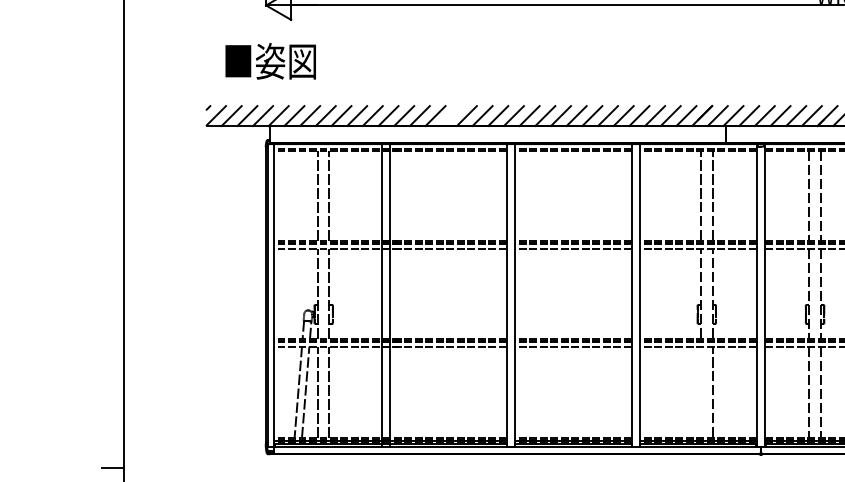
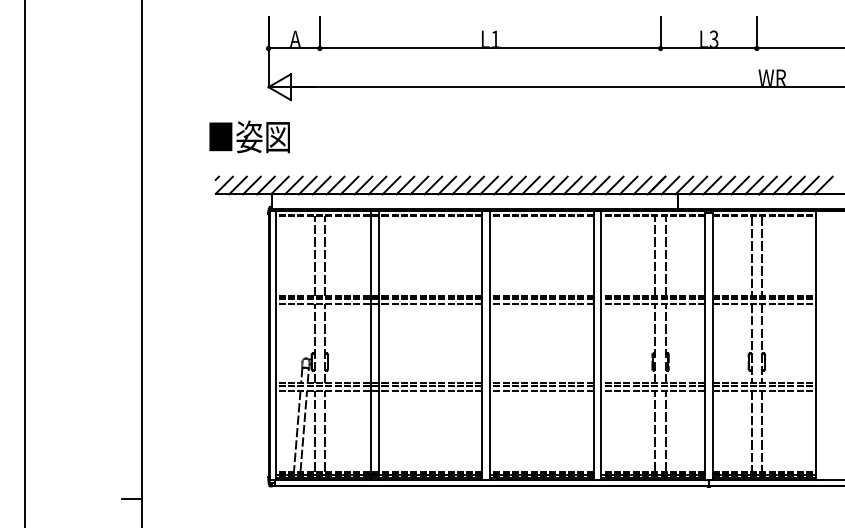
text: (270, 60) -> (249, 136), moved
line: (451, 115) -> (433, 185), added
line: (701, 391) -> (655, 430), added

